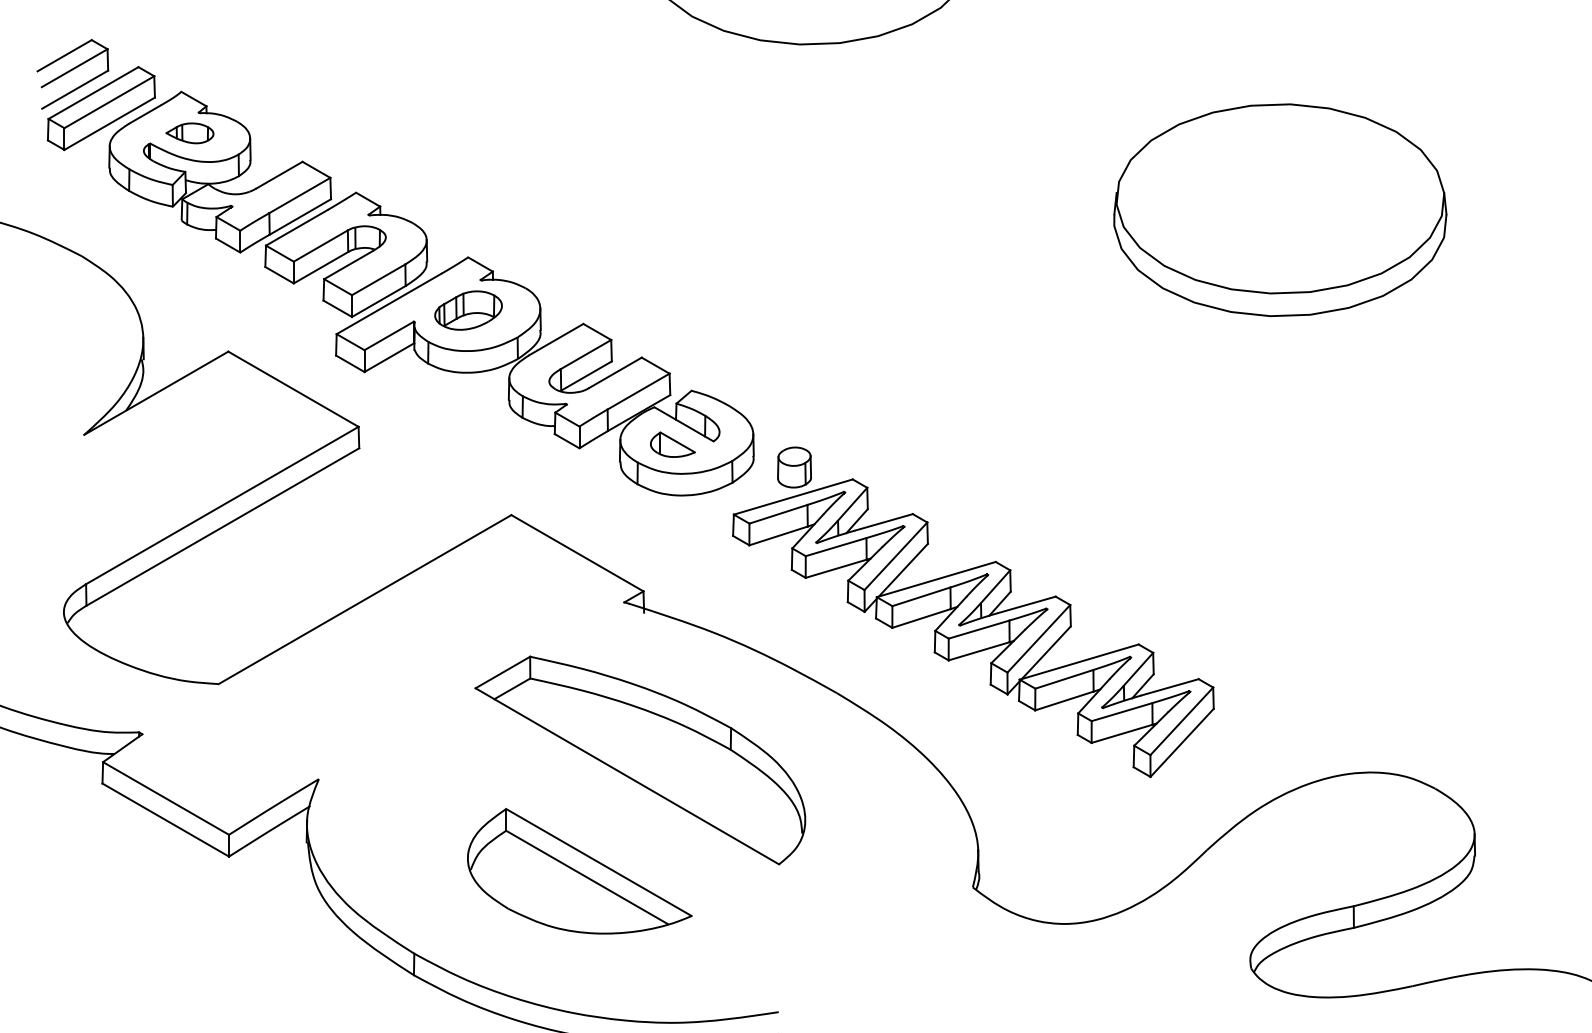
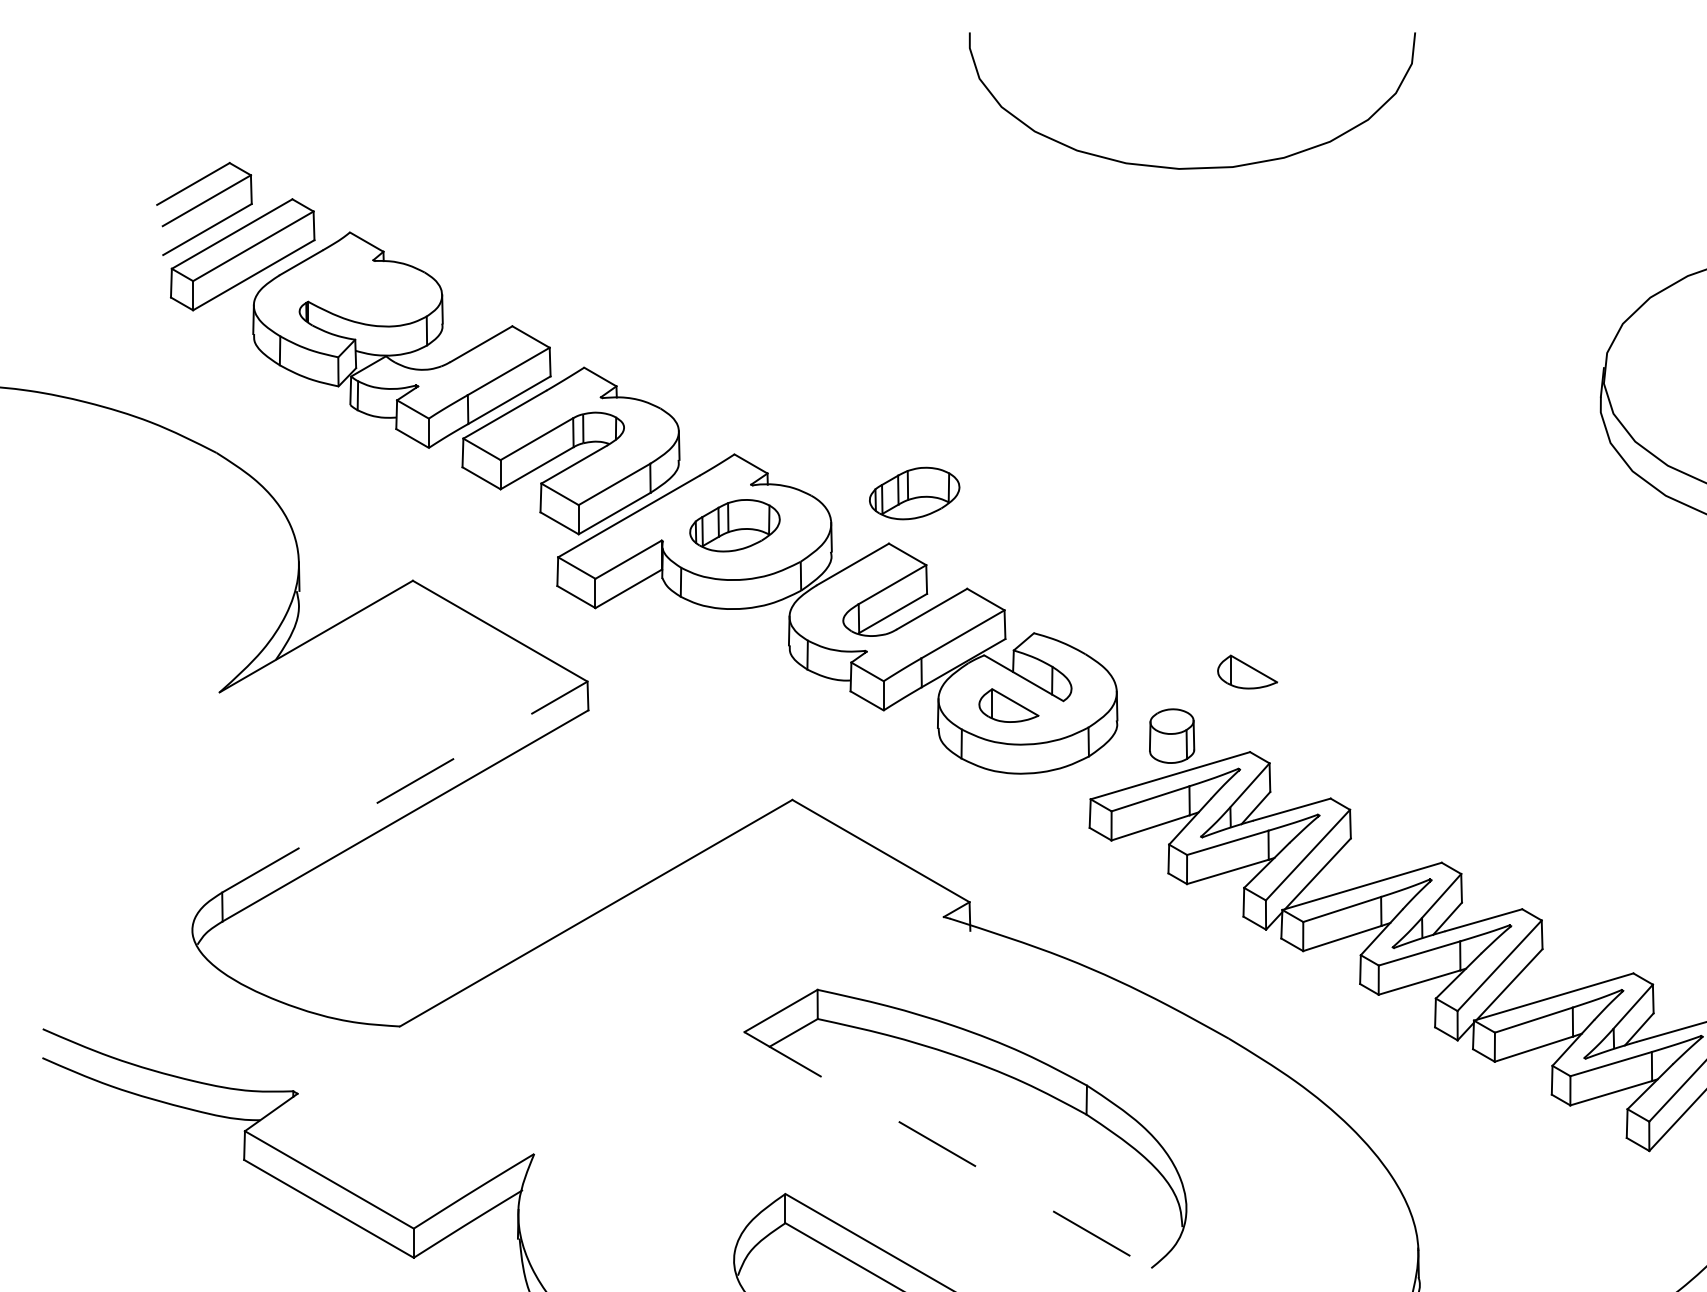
part: (189, 133) -> (360, 288), removed
part: (602, 286) -> (914, 493), added
part: (850, 419) -> (1247, 671), added
line: (222, 505) -> (405, 787), solid -> dashed
line: (627, 776) -> (948, 1150), solid -> dashed

